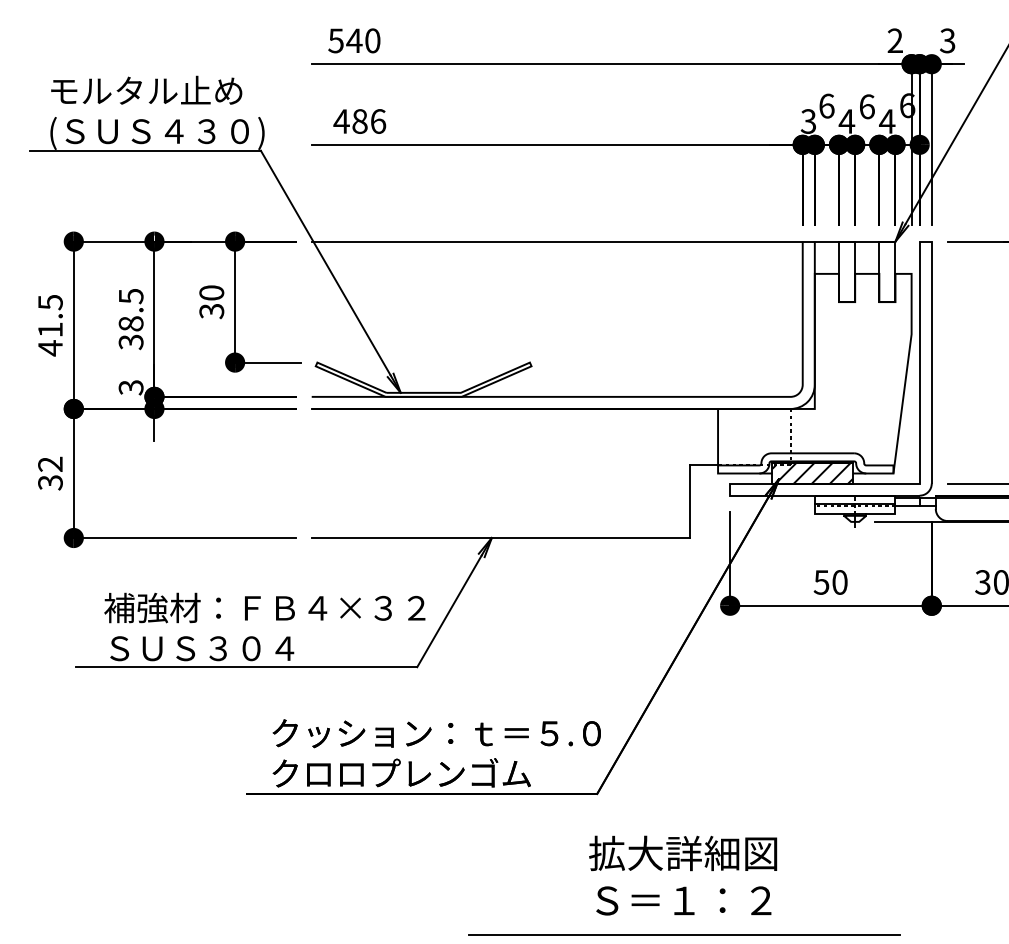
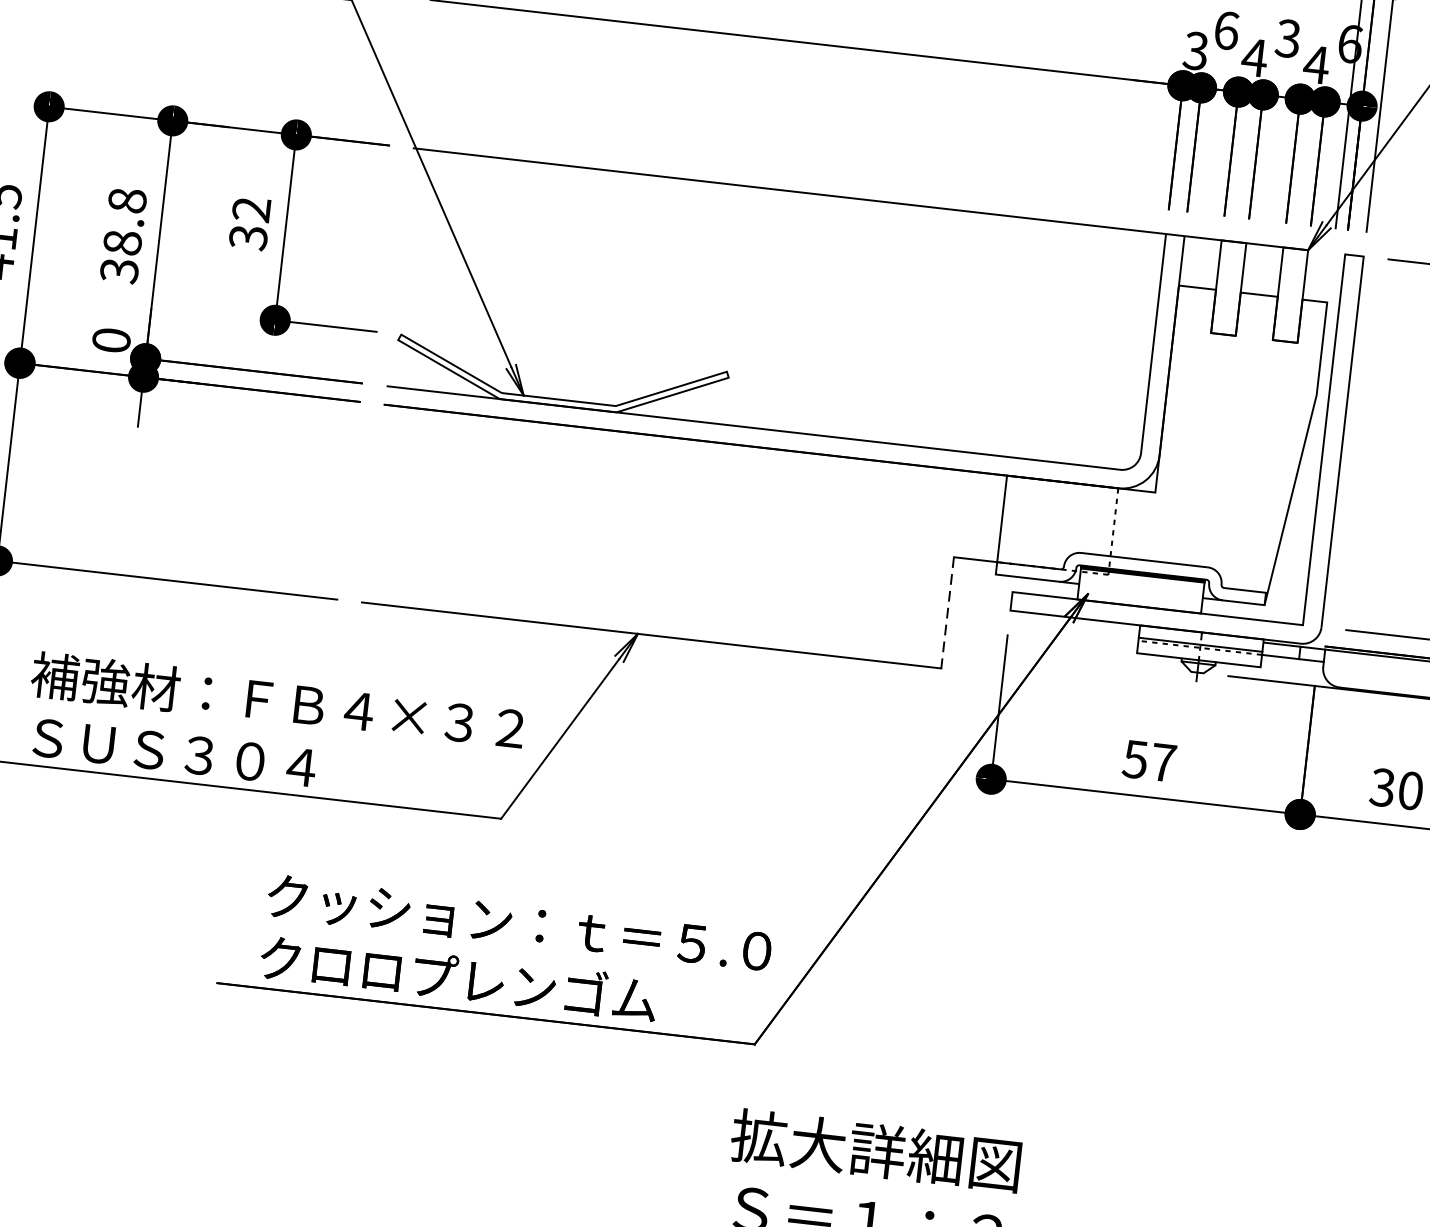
text: (866, 106) -> (1287, 38), 6 -> 3
text: (211, 292) -> (251, 208), 30 -> 32
text: (130, 296) -> (126, 200), 38.5 -> 38.8
text: (130, 387) -> (110, 340), 3 -> 0
hatch: (812, 473) -> (1140, 591), removed
line: (689, 502) -> (947, 613), solid -> dashed
text: (839, 582) -> (1162, 762), 50 -> 57

